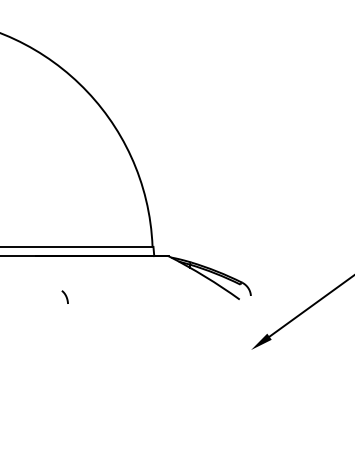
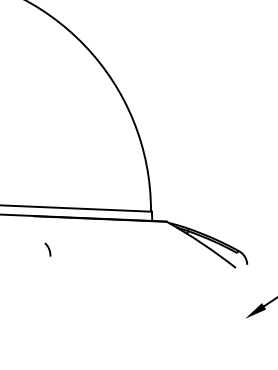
curve: (64, 295) -> (47, 247), moved

